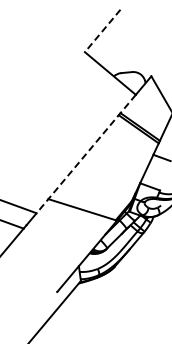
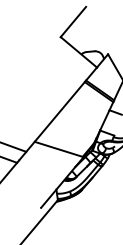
line: (102, 30) -> (73, 21), dashed -> solid
line: (85, 154) -> (61, 110), dashed -> solid

